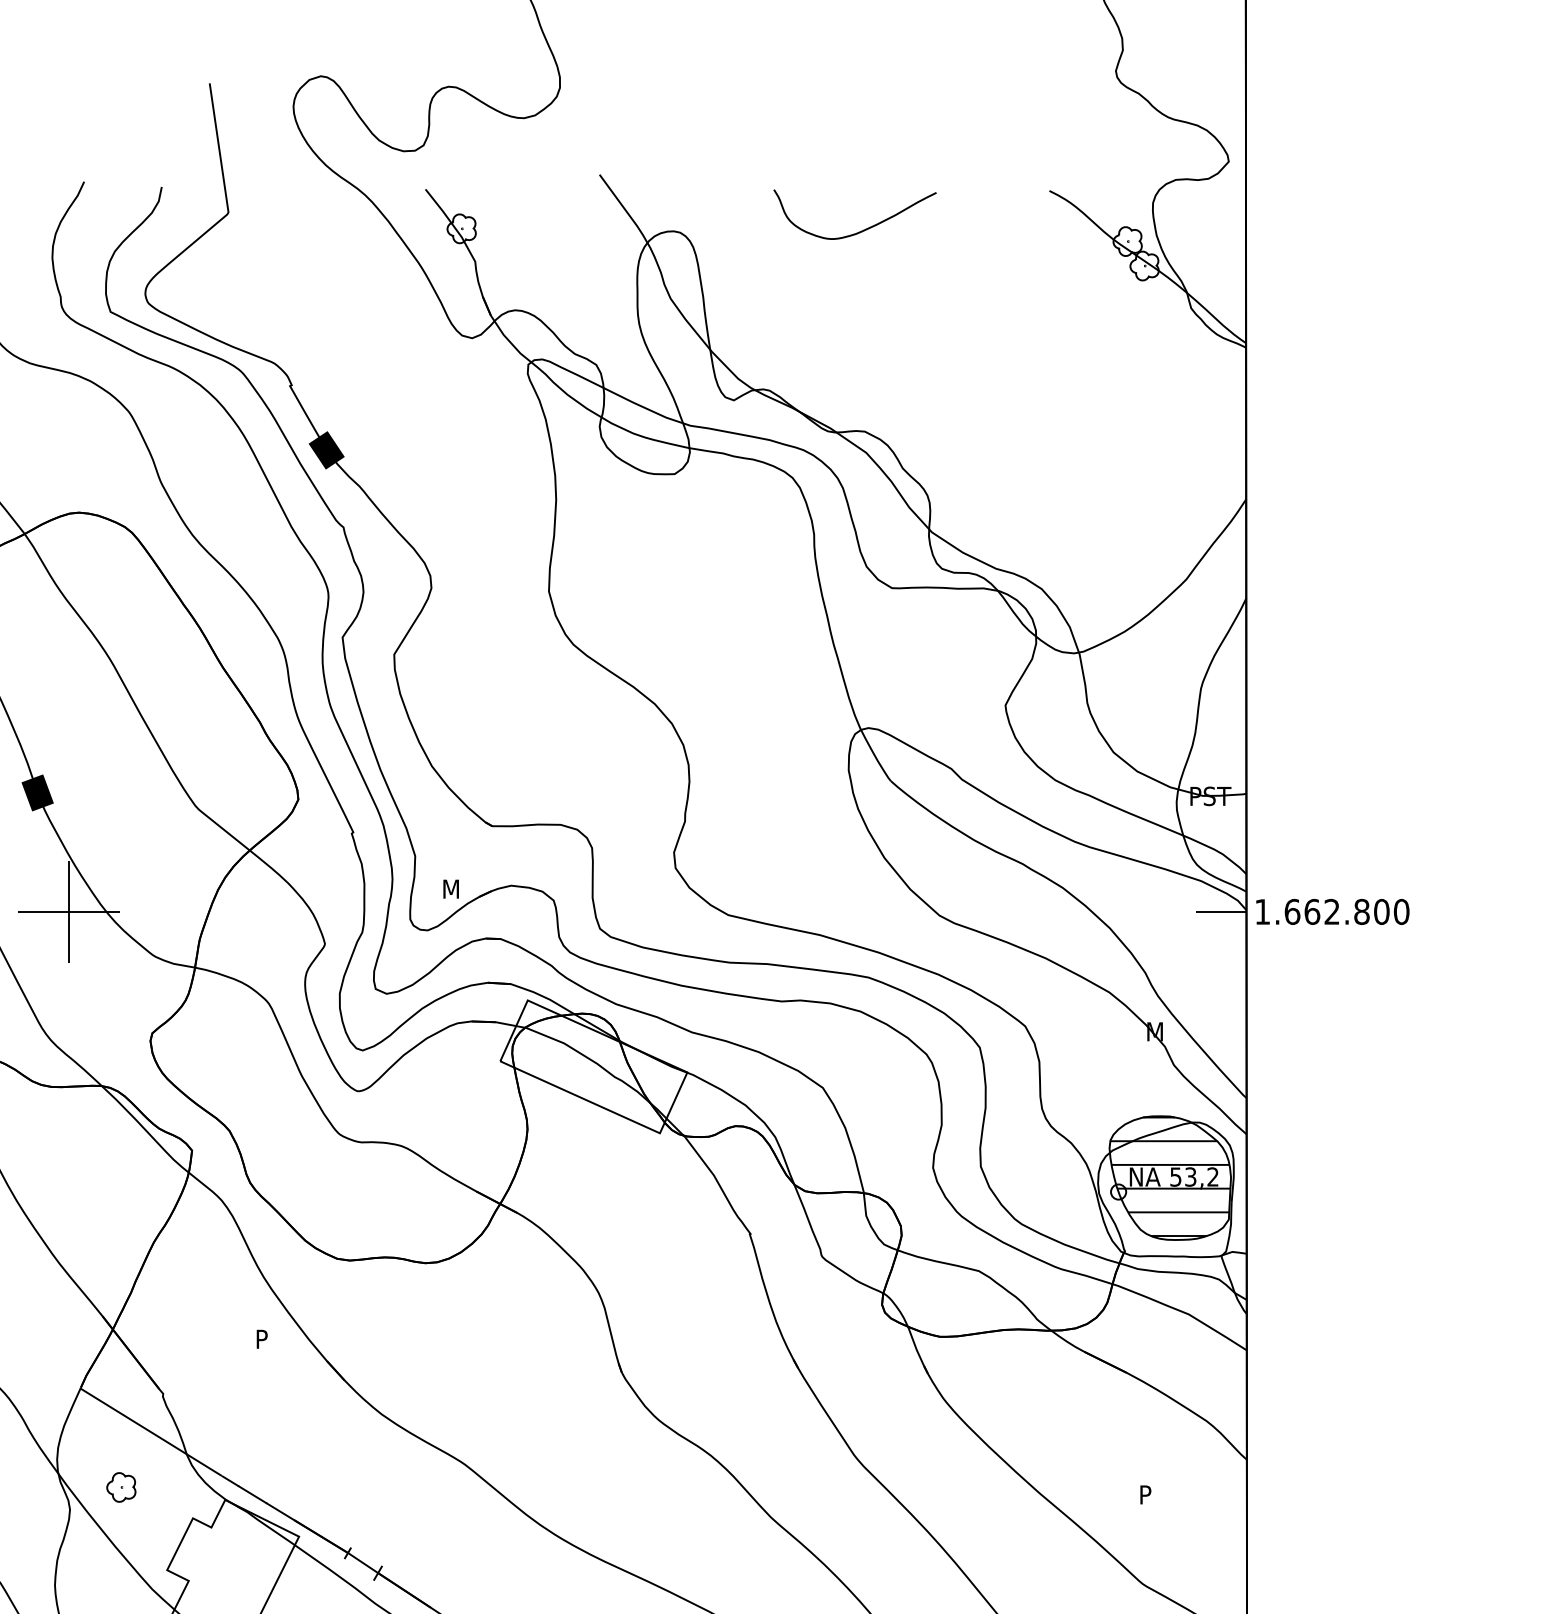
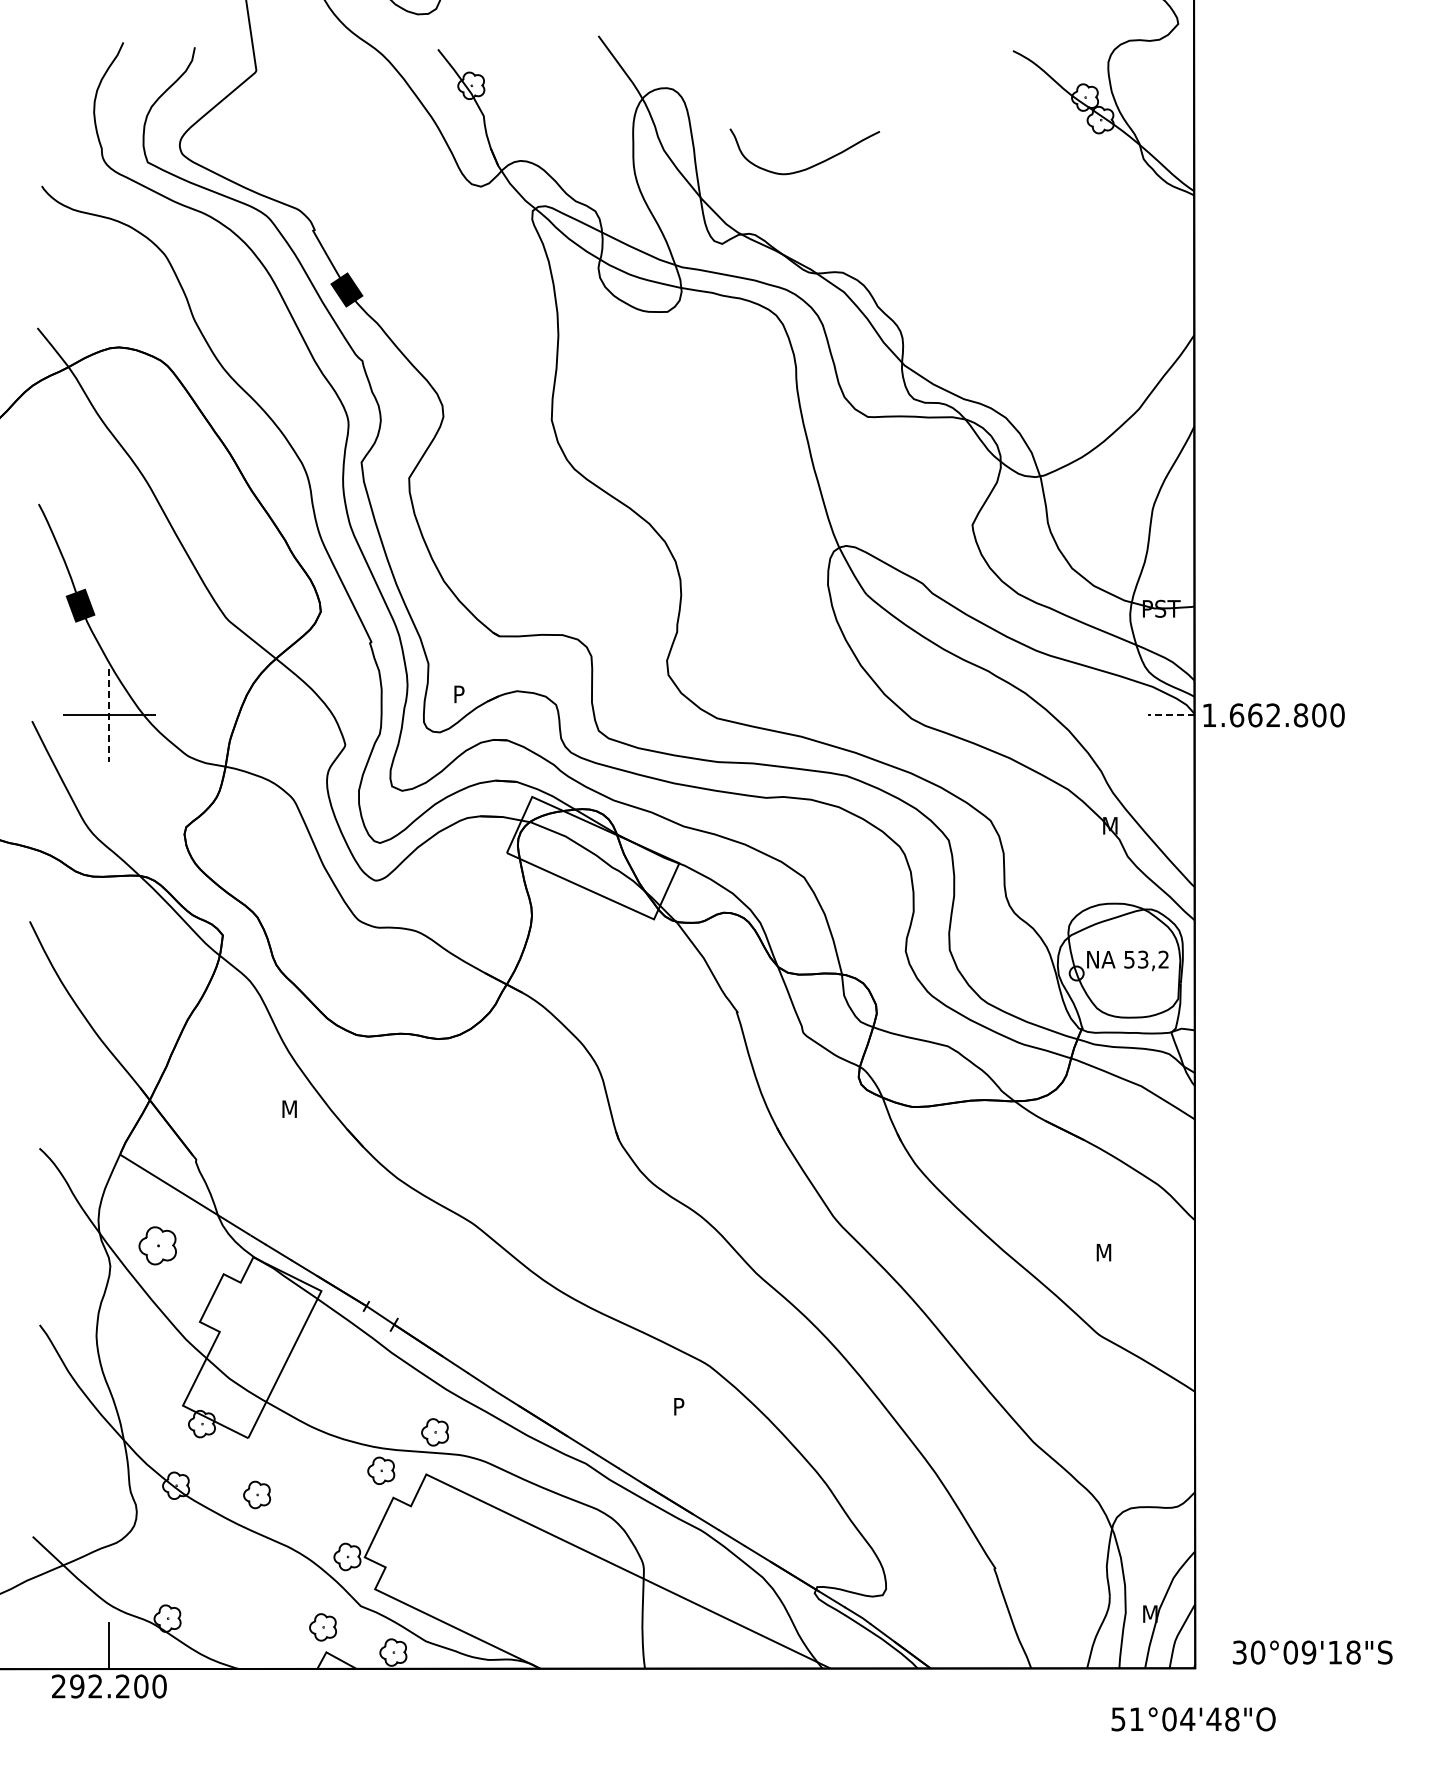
curve: (863, 229) -> (812, 165), moved
text: (452, 889) -> (462, 694), M -> P
line: (69, 912) -> (109, 715), solid -> dashed
line: (1220, 912) -> (1170, 715), solid -> dashed
hatch: (1170, 1176) -> (1124, 959), removed
text: (265, 1338) -> (290, 1108), P -> M
part: (121, 1487) -> (157, 1245), size x1.4
text: (1148, 1494) -> (1104, 1252), P -> M

